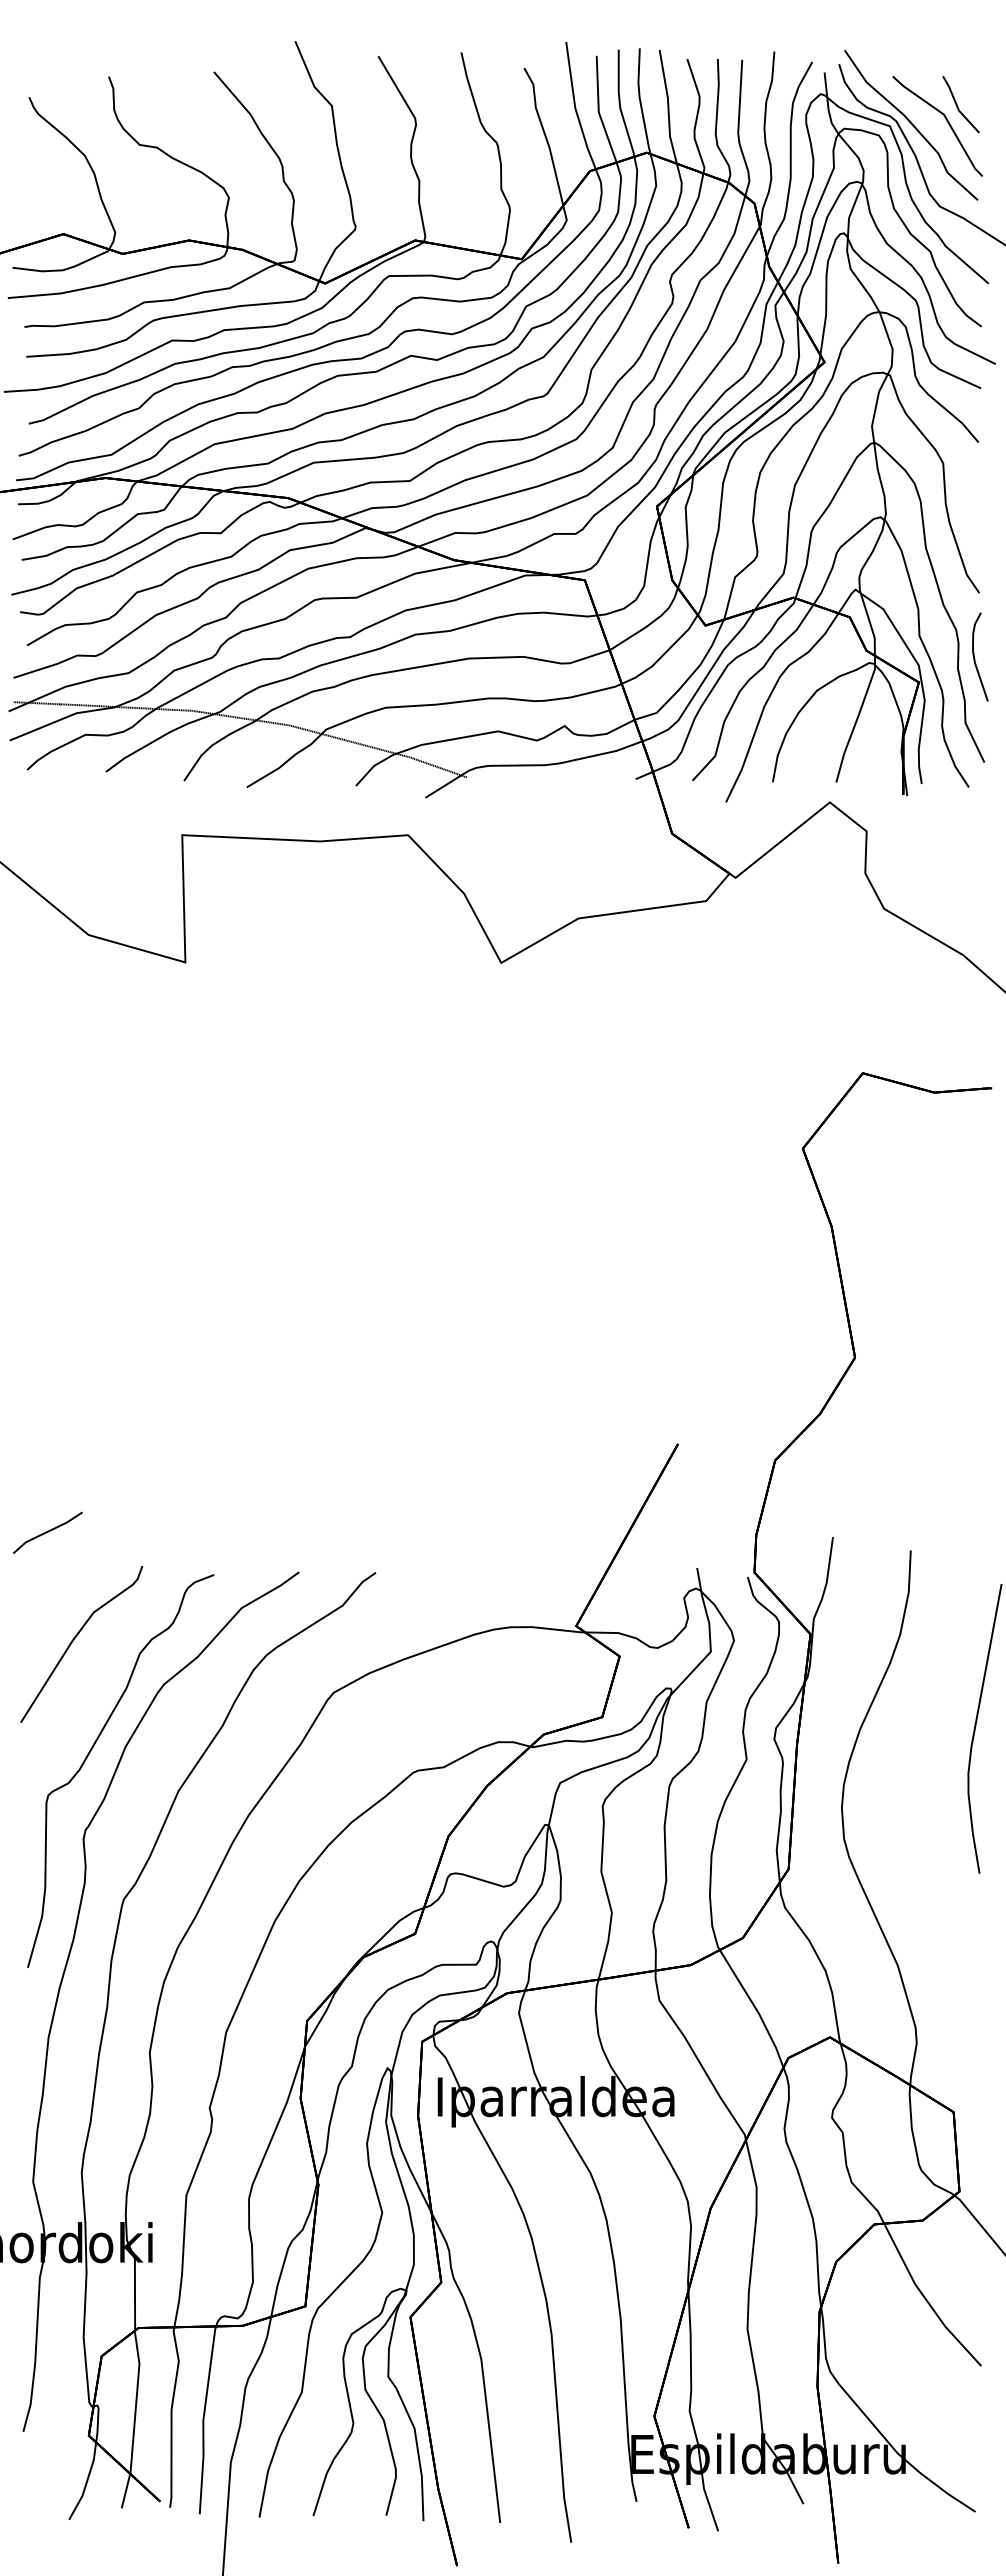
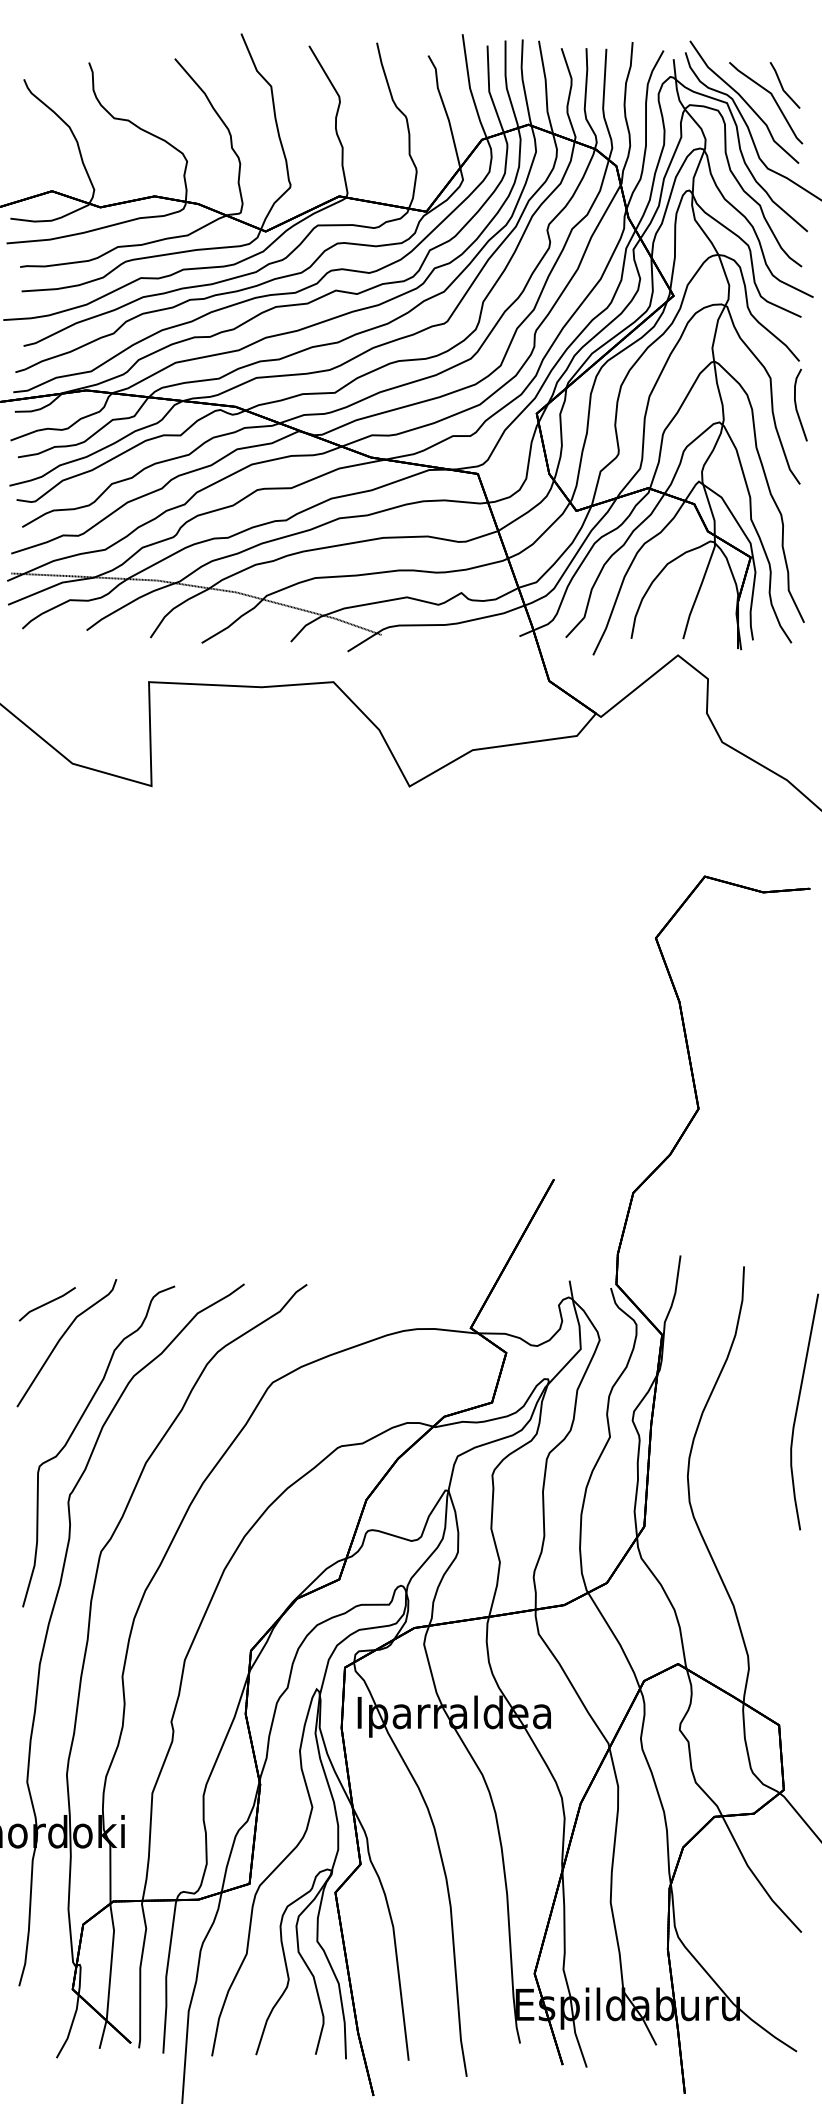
curve: (975, 658) -> (796, 406), moved
part: (47, 1532) -> (47, 1303), moved

